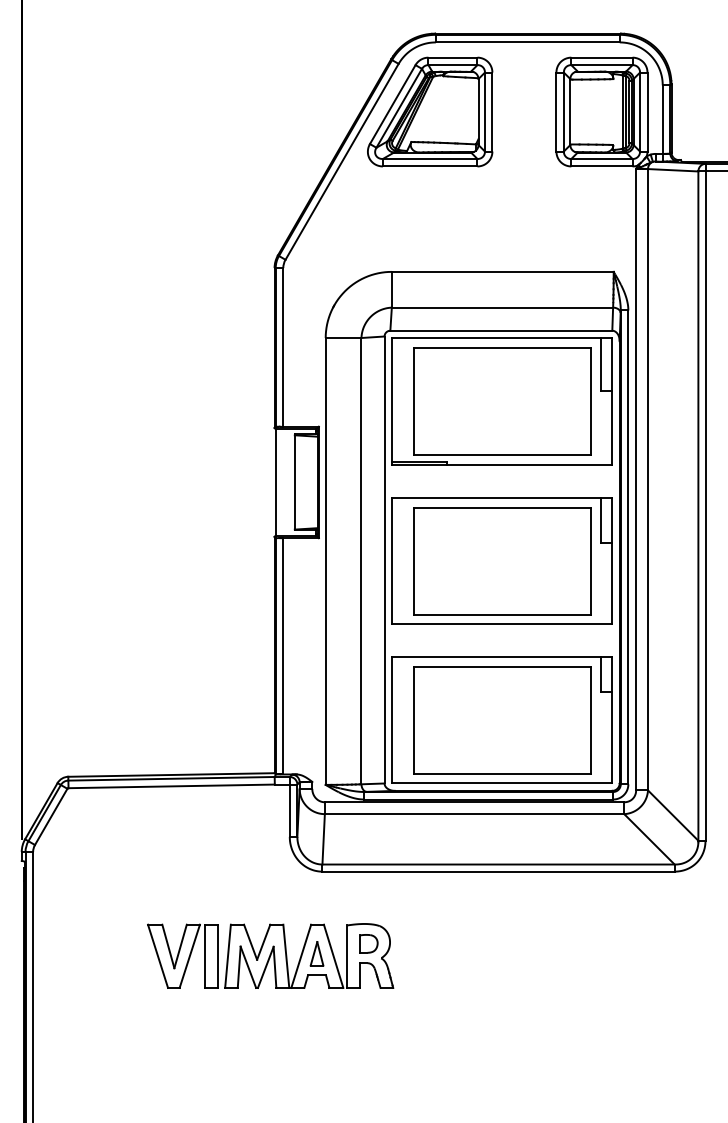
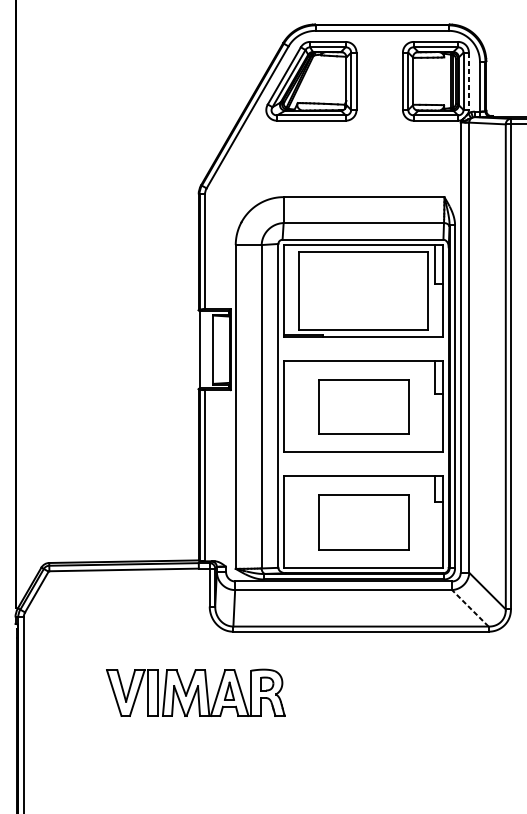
line: (647, 112) -> (468, 81), solid -> dashed
part: (502, 561) -> (363, 407), size x0.7
part: (502, 720) -> (363, 522), size x0.7
line: (649, 839) -> (470, 608), solid -> dashed

